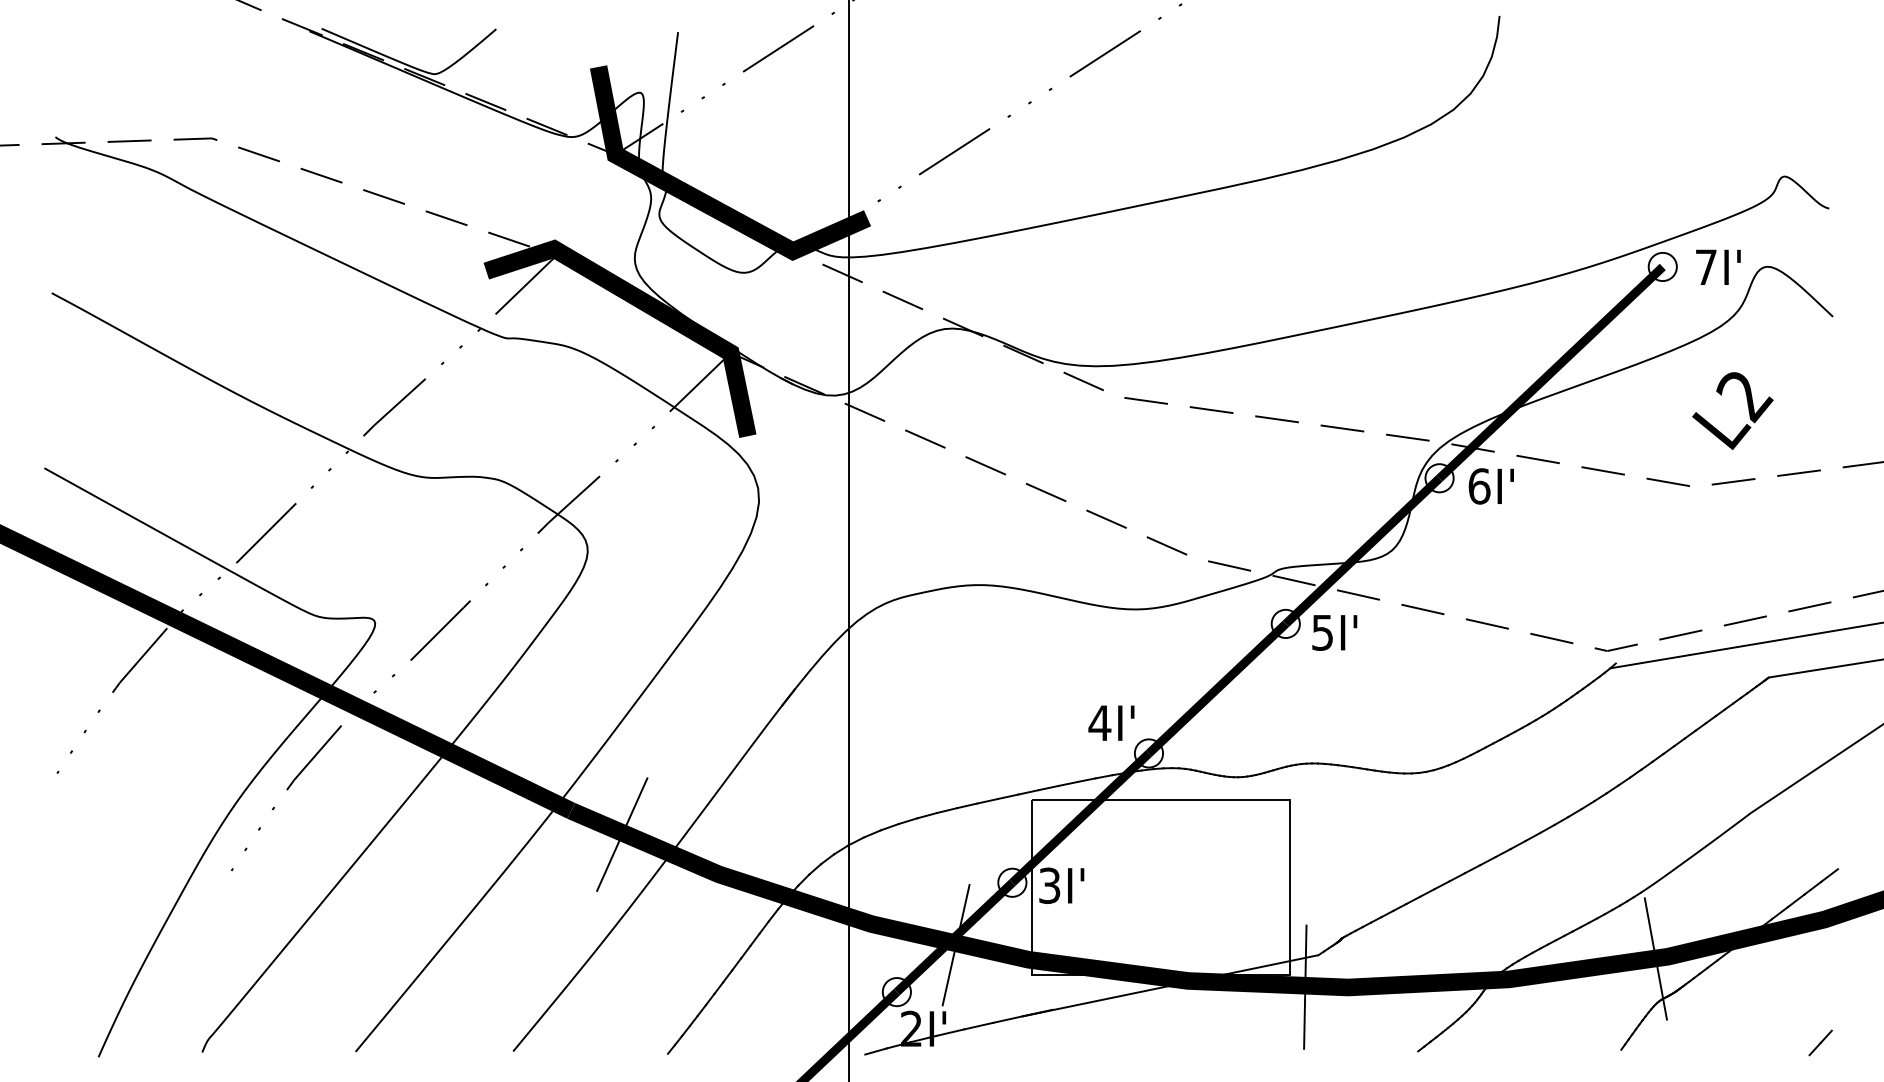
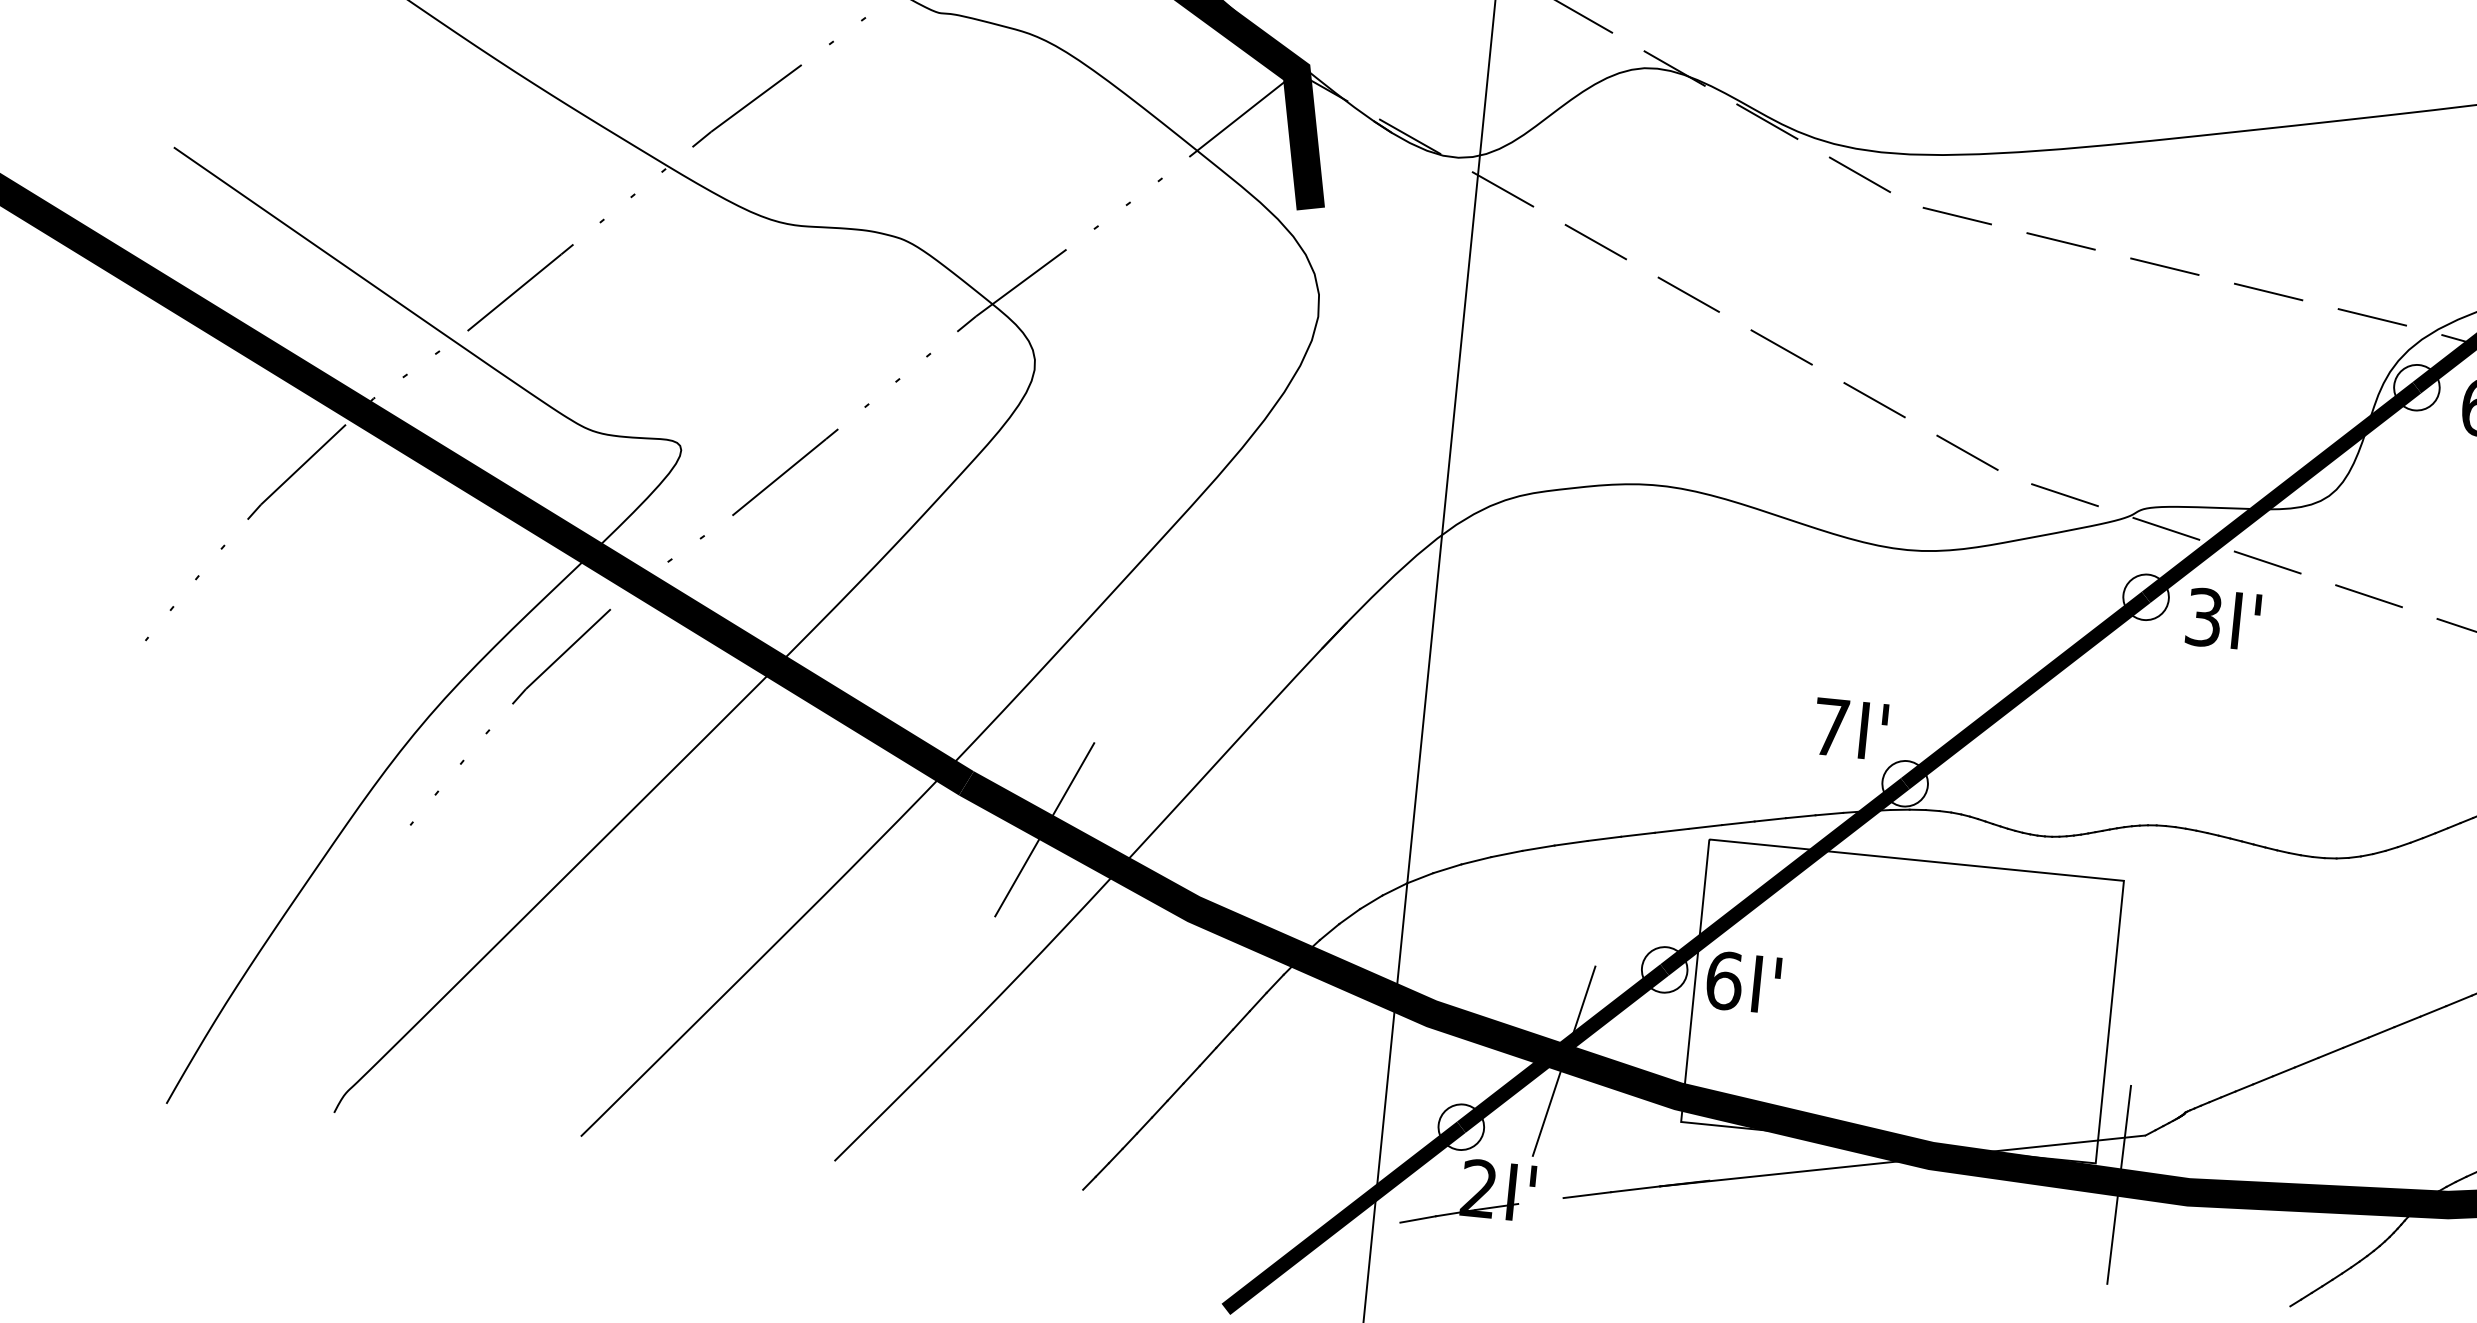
text: (1322, 632) -> (2203, 617), 5I' -> 3I'
text: (1099, 722) -> (1830, 726), 4I' -> 7I'
text: (1049, 885) -> (1723, 980), 3I' -> 6I'
line: (950, 1032) -> (1541, 1200), removed

